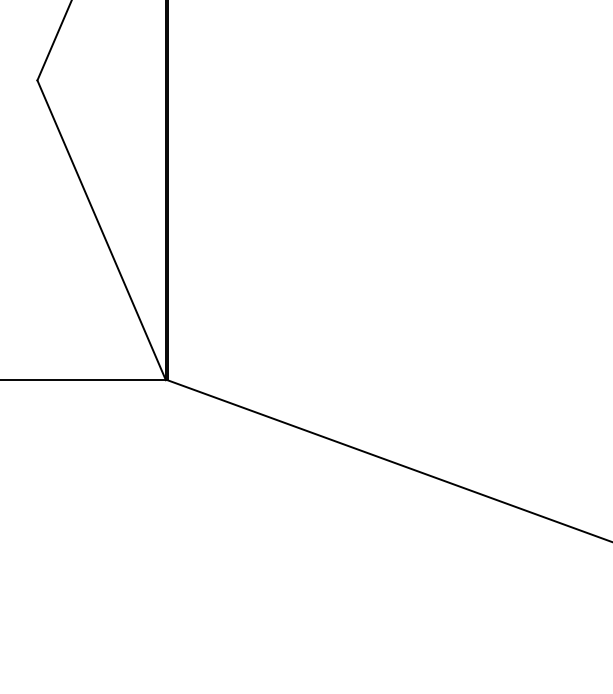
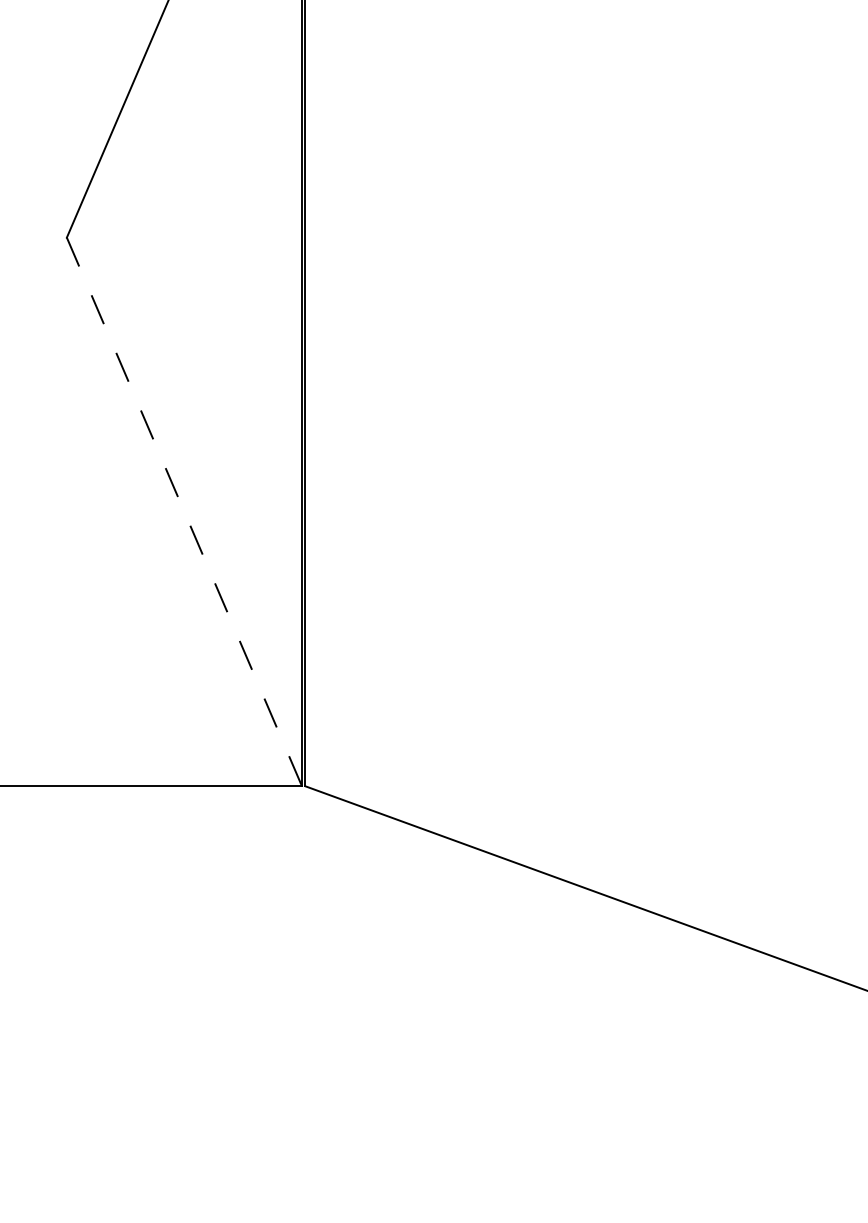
line: (101, 230) -> (184, 512), solid -> dashed

